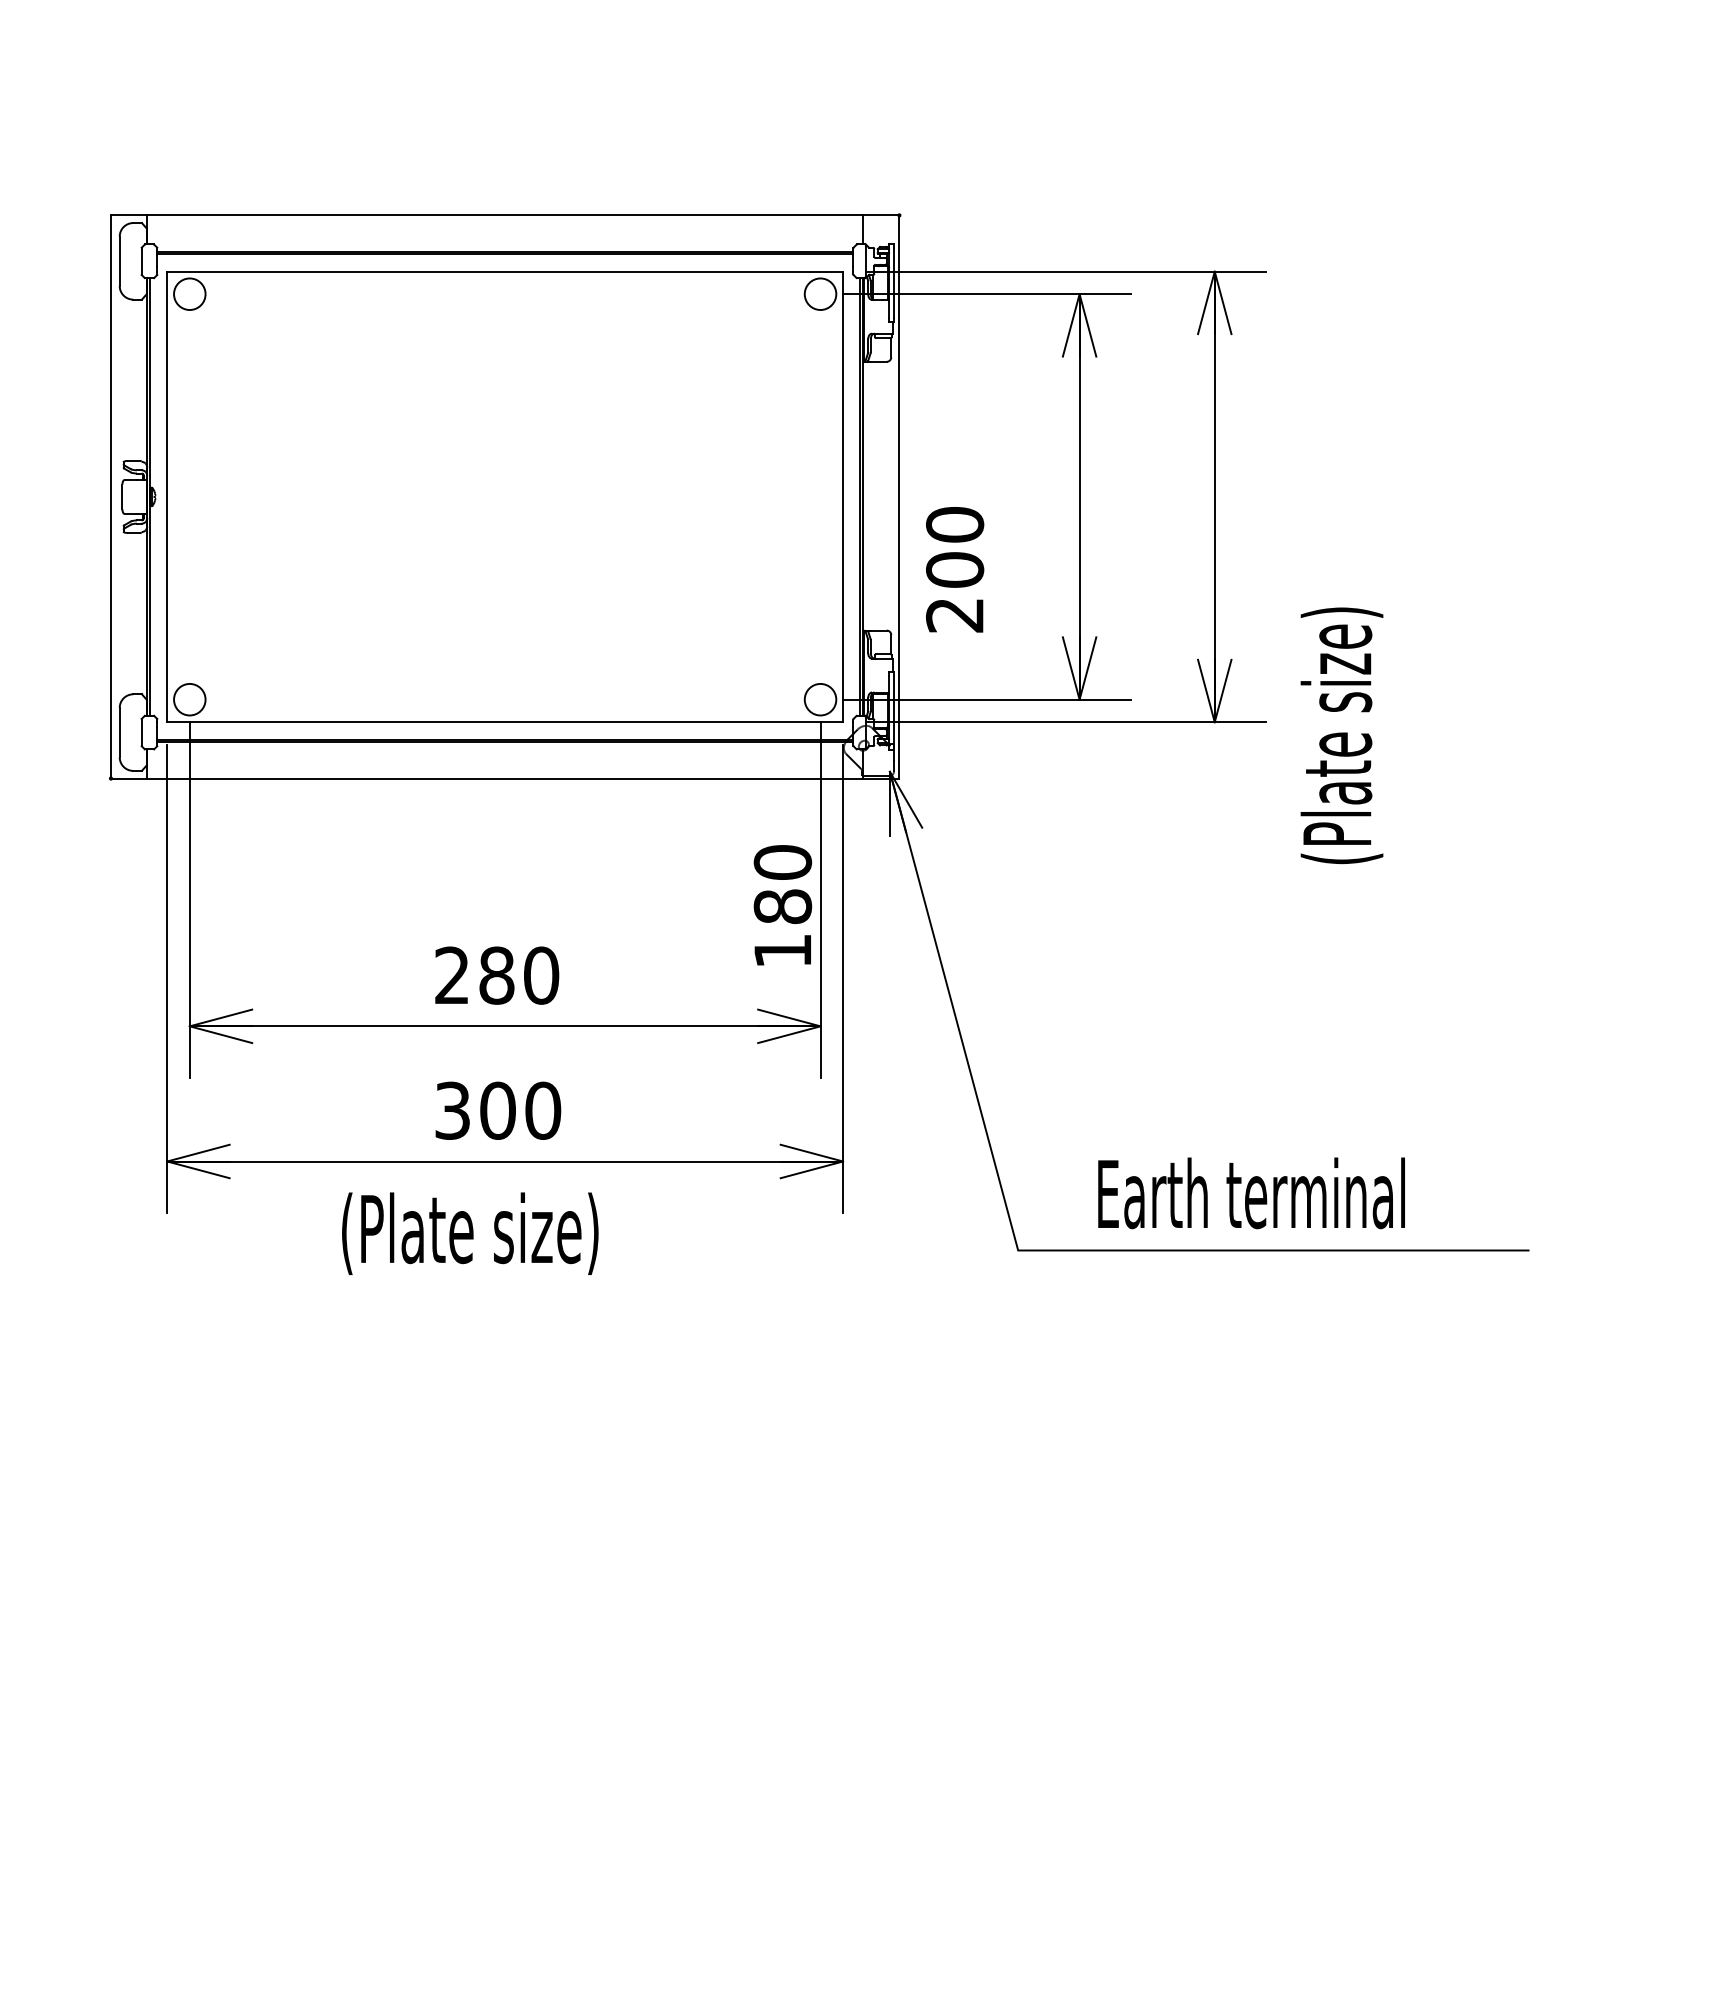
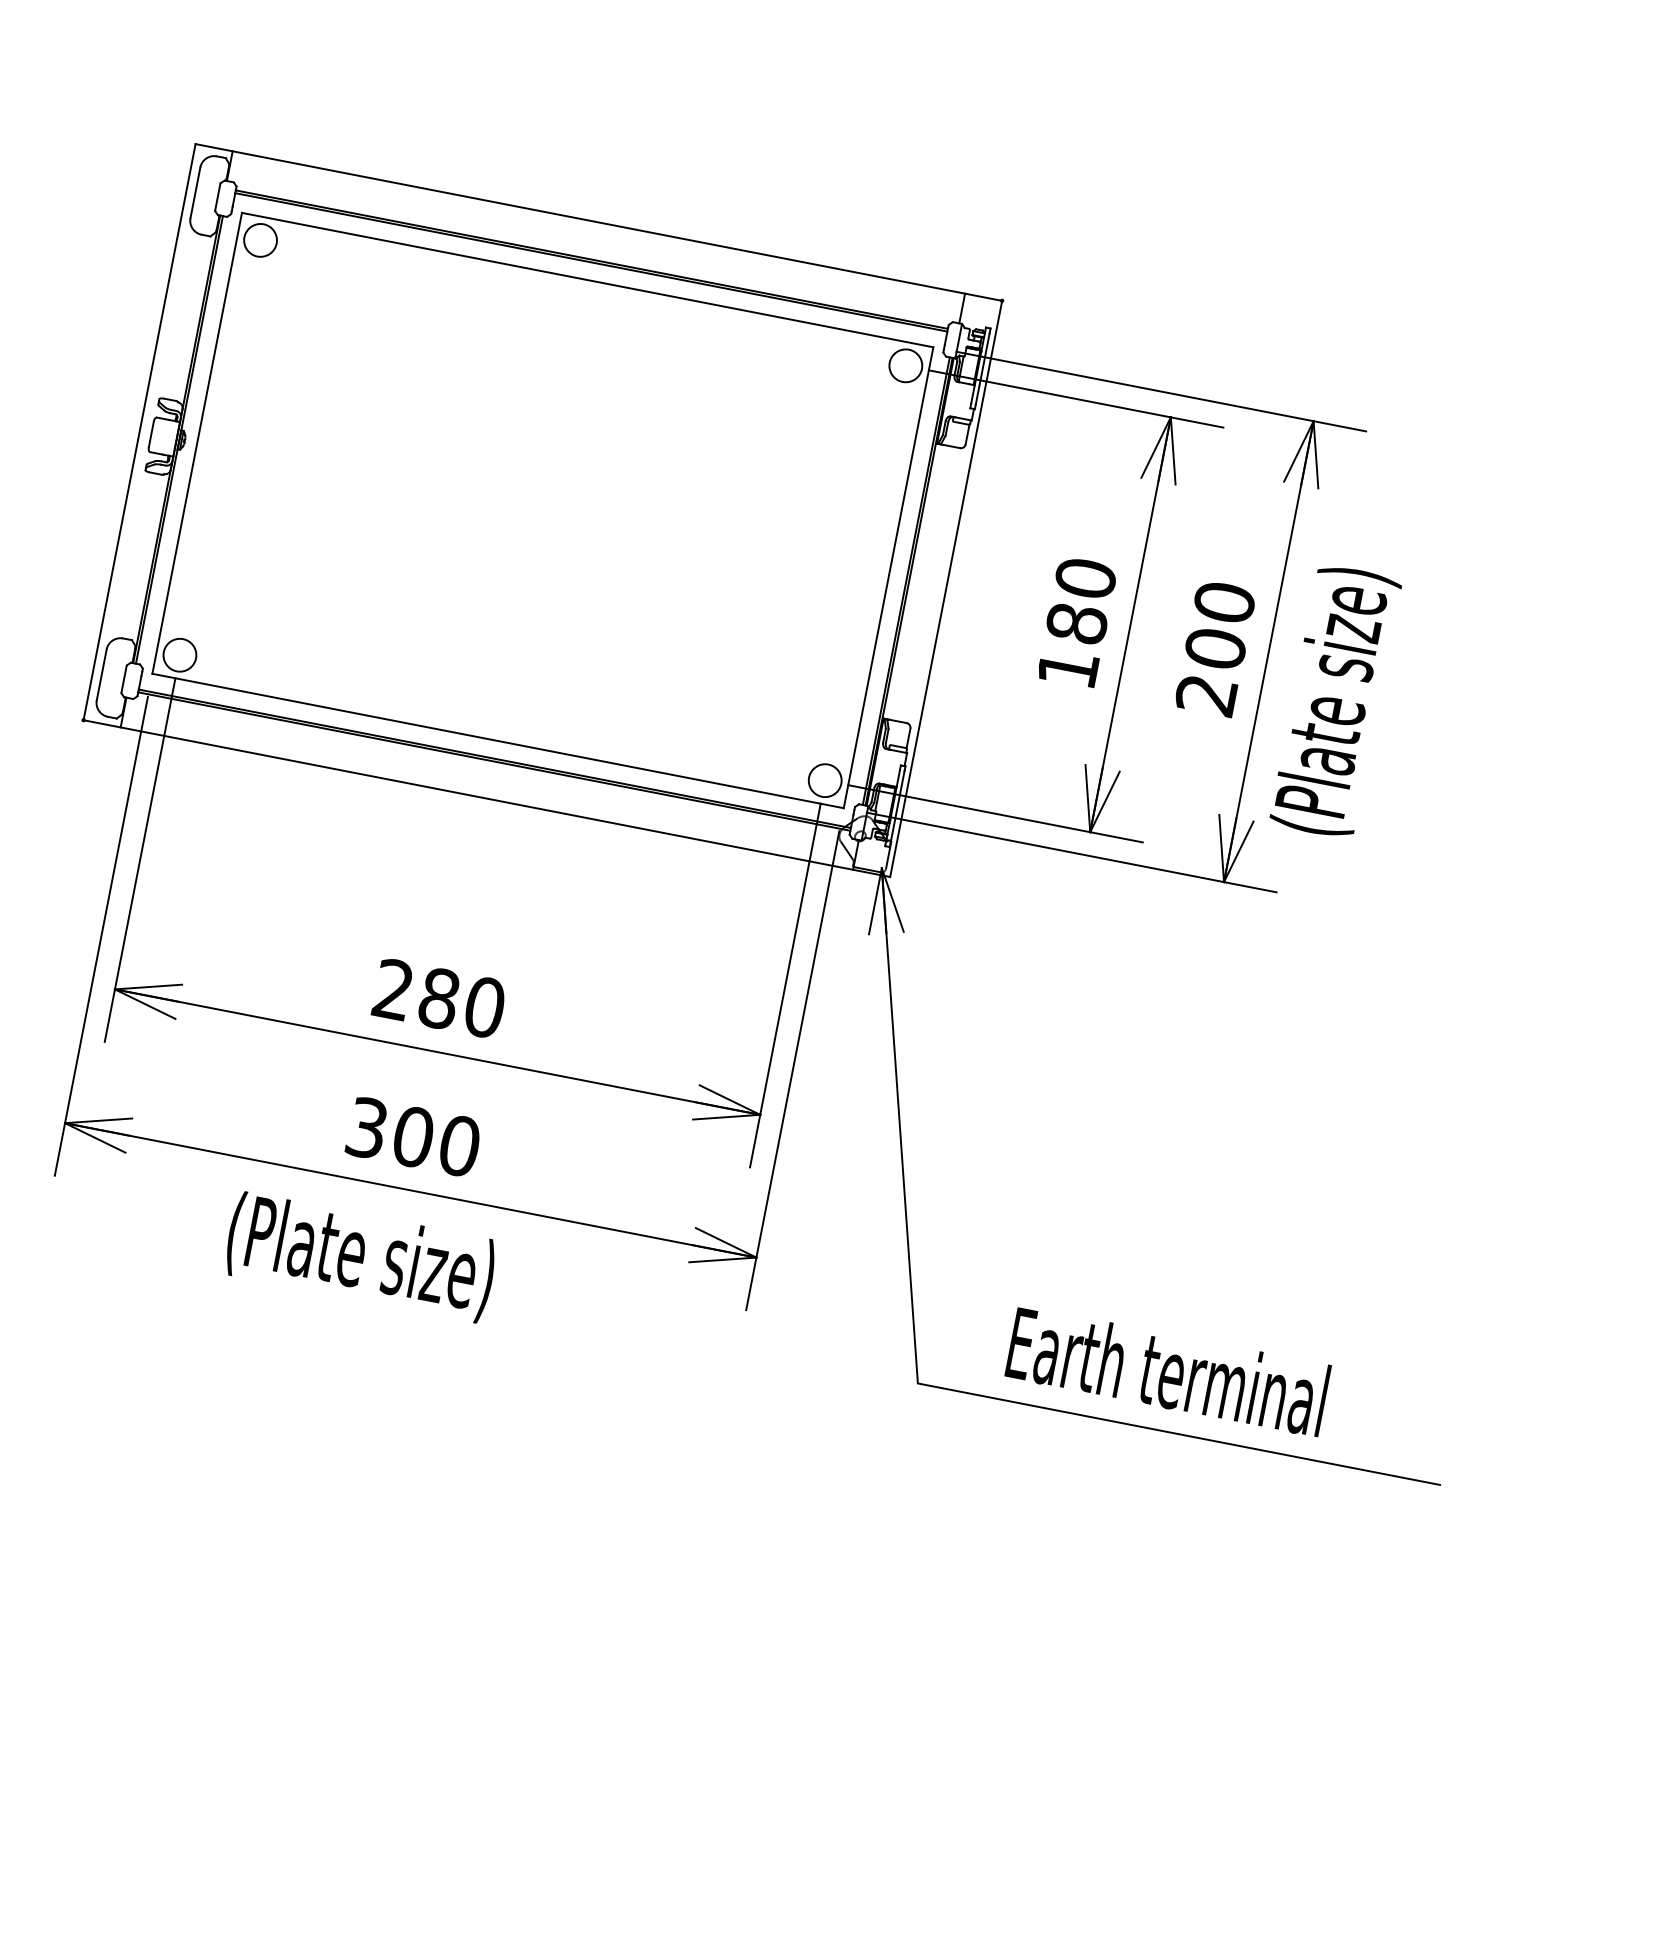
text: (955, 569) -> (1216, 648), moved
text: (1341, 735) -> (1335, 701), moved
text: (782, 905) -> (1076, 622), moved

